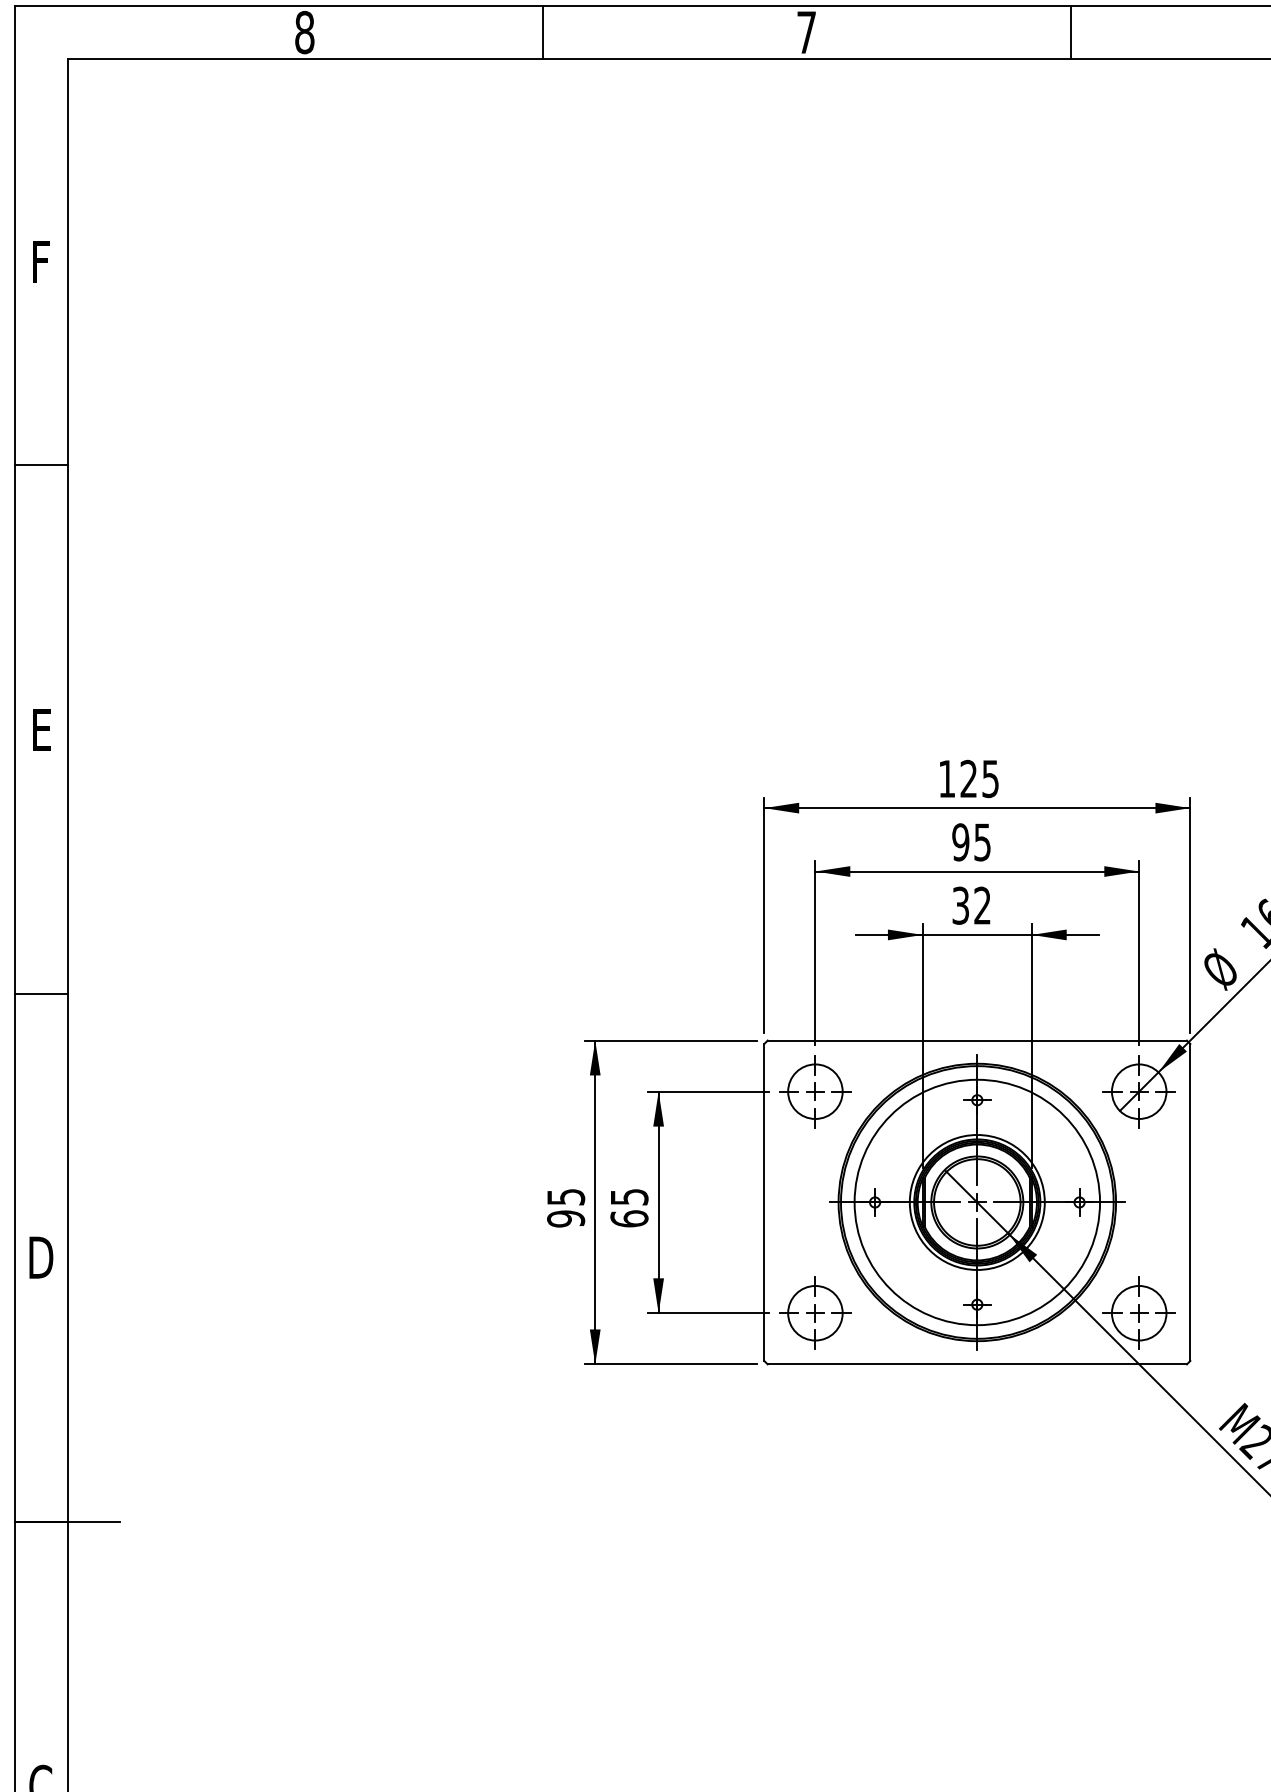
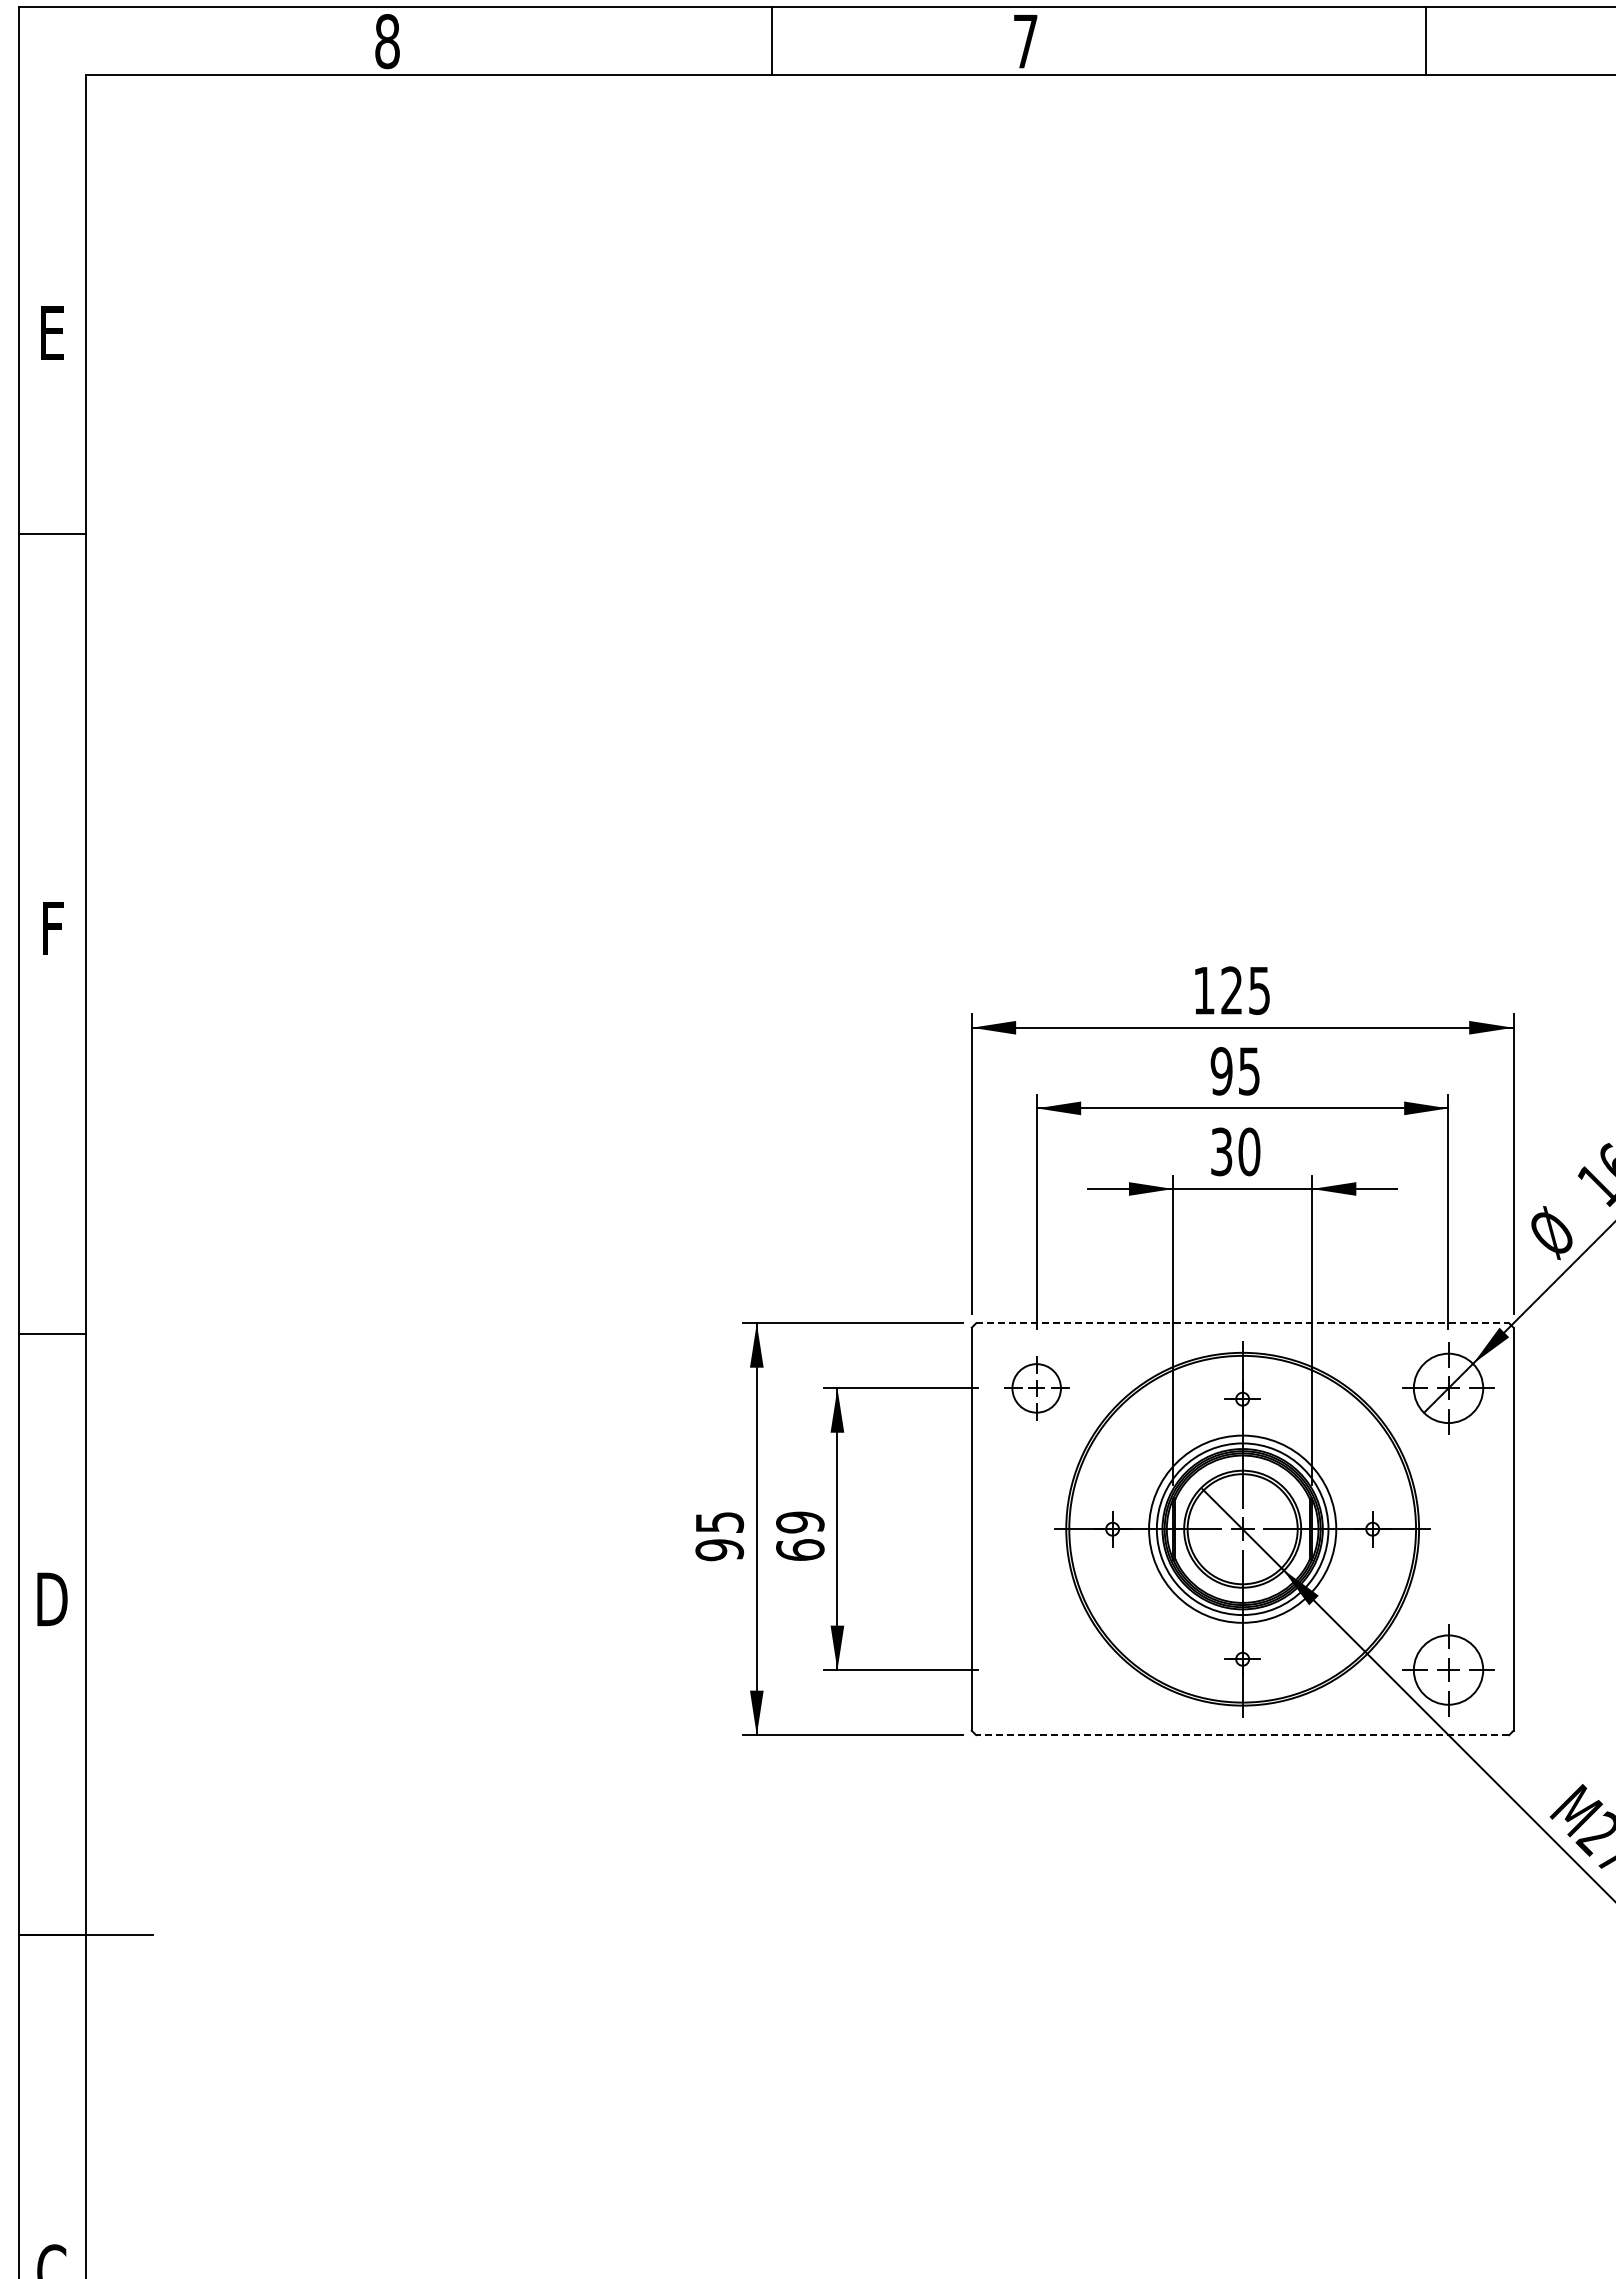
line: (543, 31) -> (772, 40), moved
line: (1071, 31) -> (1426, 40), moved
text: (41, 261) -> (52, 332), F -> E
line: (40, 465) -> (51, 533), moved
text: (42, 730) -> (53, 928), E -> F
text: (982, 905) -> (1249, 1151), 32 -> 30
line: (40, 993) -> (51, 1333), moved
line: (977, 1040) -> (1242, 1323), solid -> dashed
part: (815, 1091) -> (1036, 1388), size x0.7
text: (629, 1197) -> (800, 1522), 65 -> 69
circle: (977, 1202) -> (1242, 1529), size x0.6
part: (815, 1313) -> (1036, 1670), removed
line: (977, 1364) -> (1242, 1735), solid -> dashed

